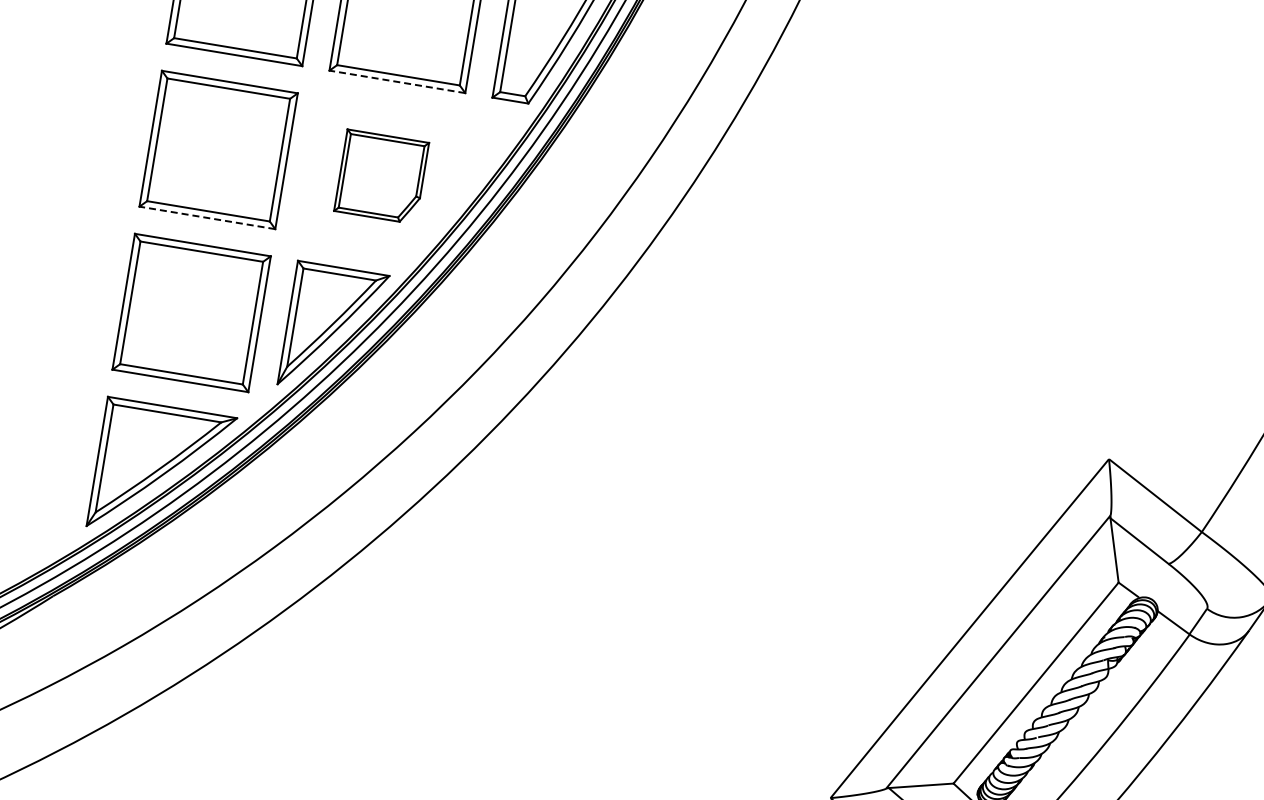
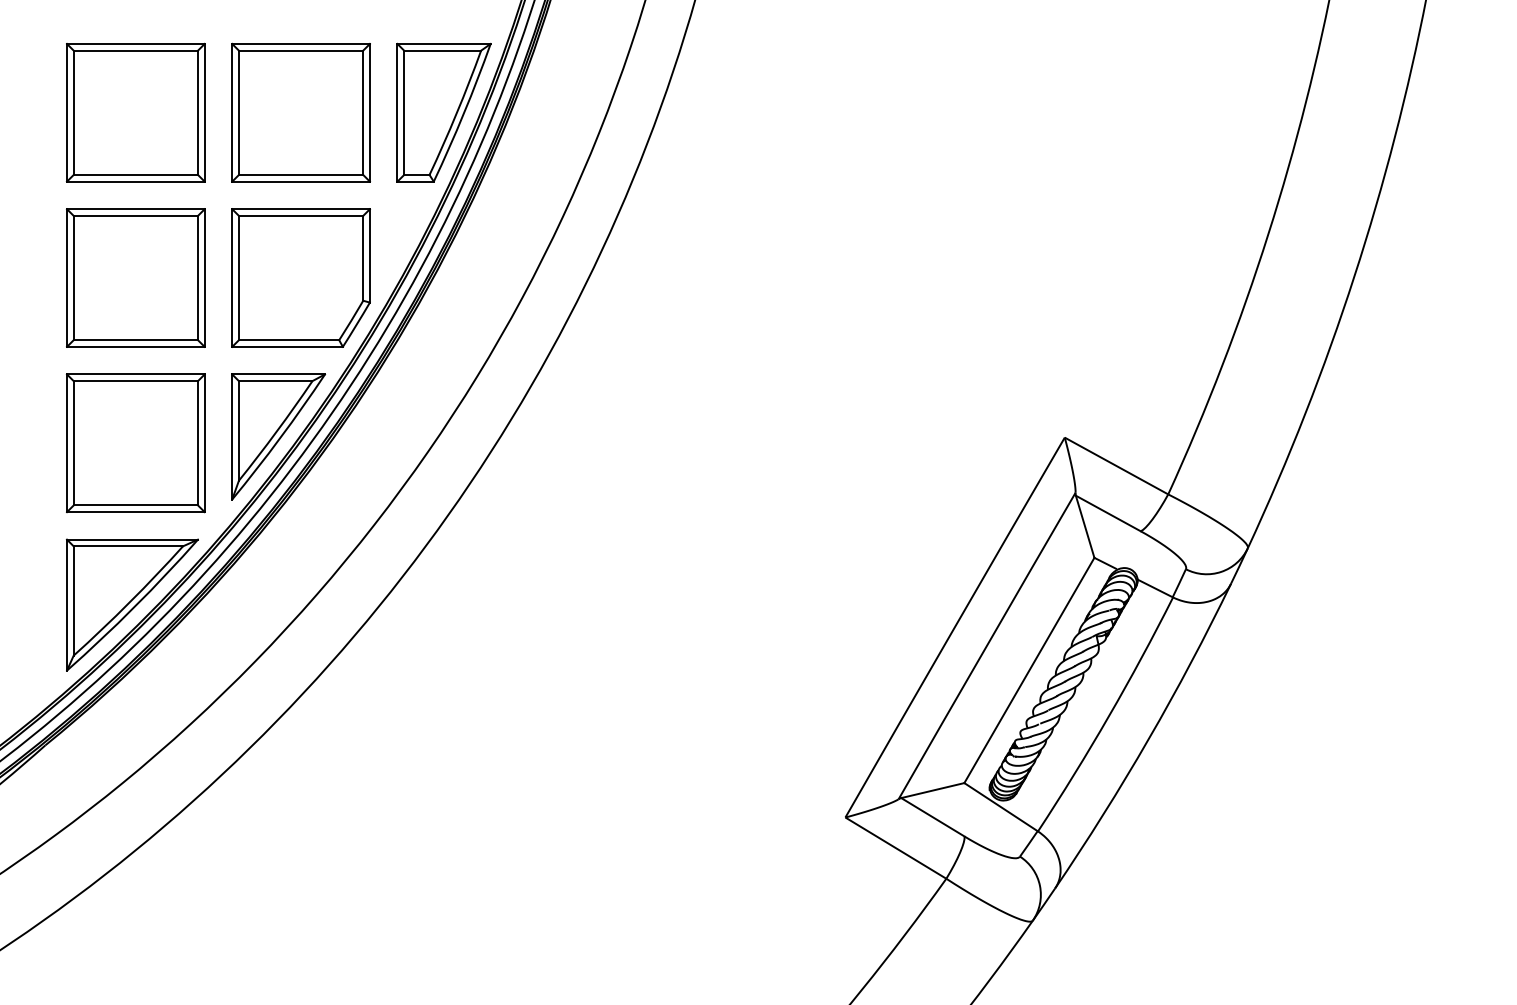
line: (397, 81) -> (301, 181), dashed -> solid
part: (381, 176) -> (300, 277), size x1.67
line: (207, 217) -> (135, 346), dashed -> solid

